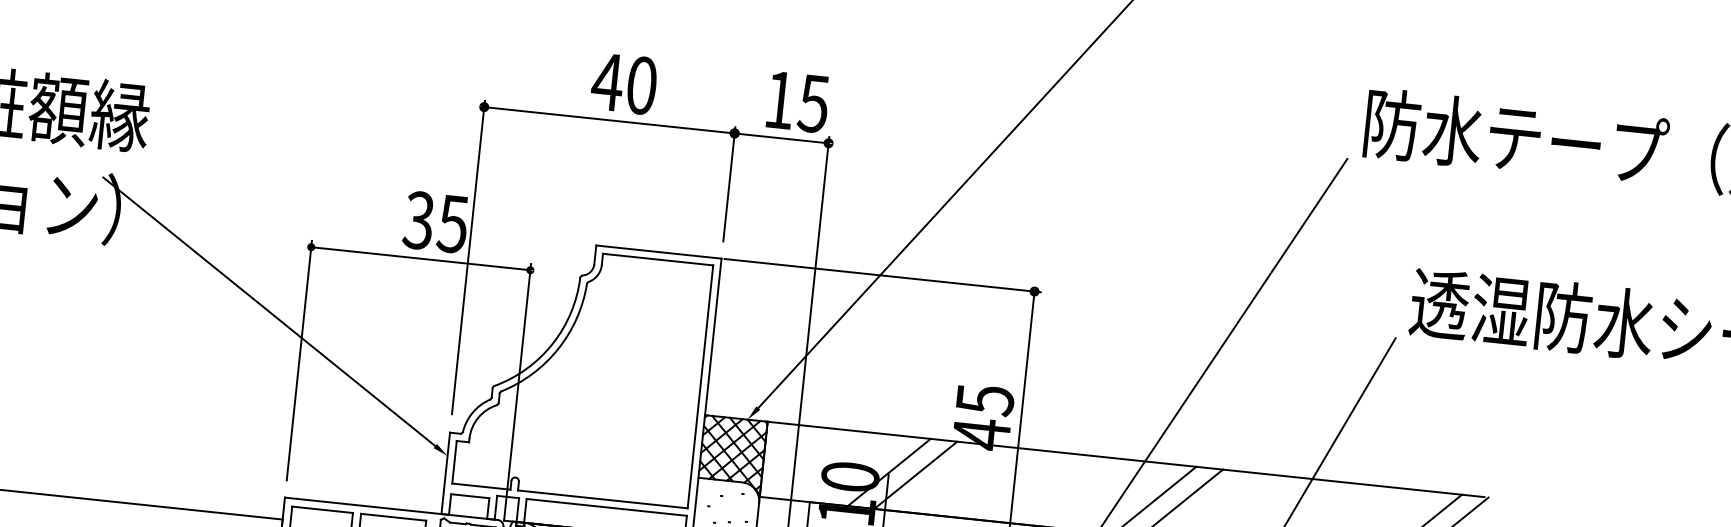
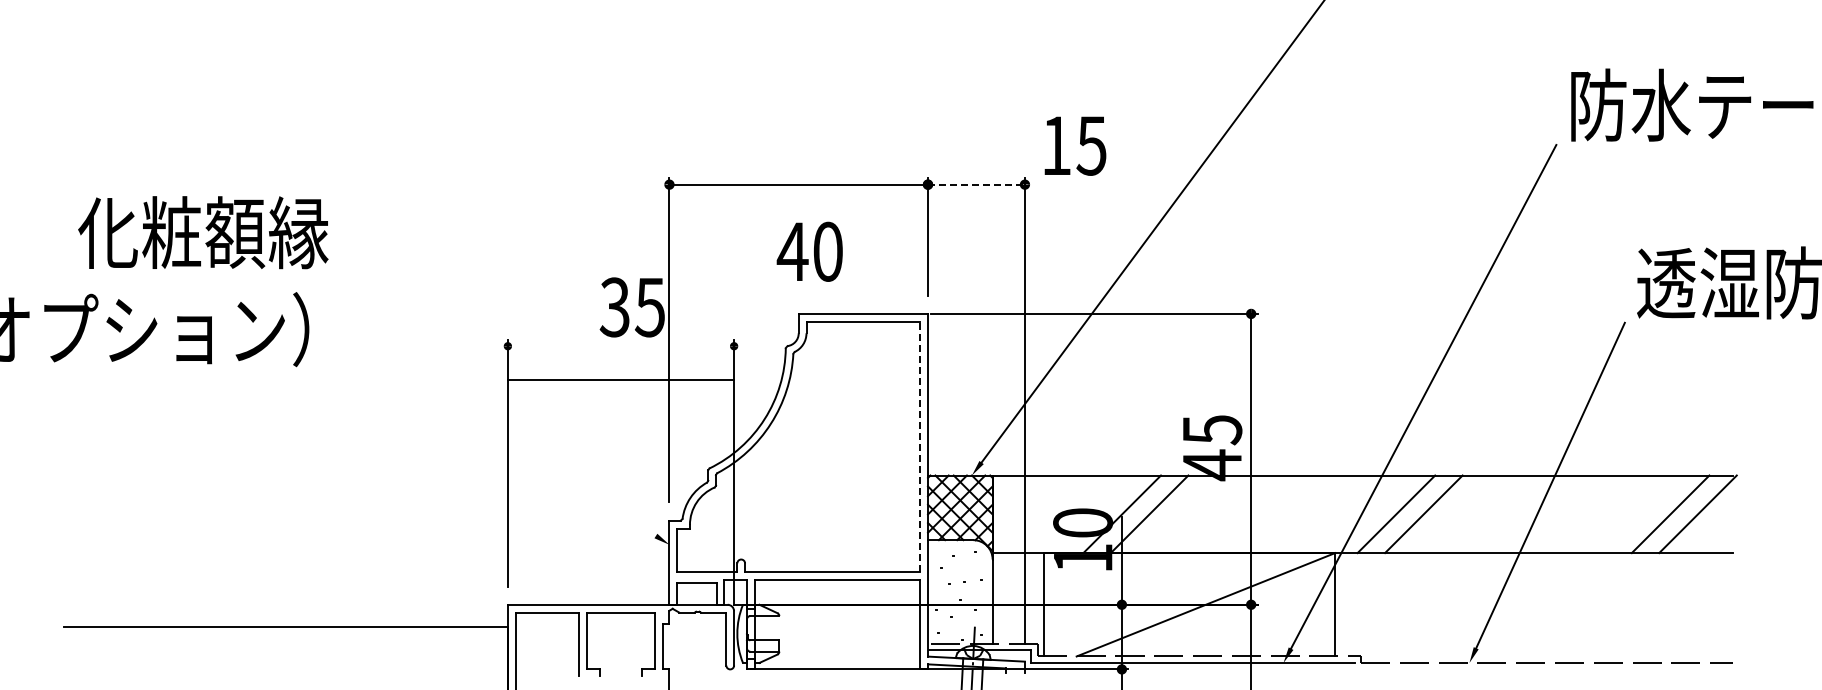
text: (623, 83) -> (809, 251), moved
text: (798, 101) -> (1075, 145), moved
line: (781, 138) -> (976, 184), solid -> dashed
line: (420, 258) -> (620, 380), moved
line: (268, 311) -> (471, 416), removed
line: (700, 386) -> (920, 446), solid -> dashed

